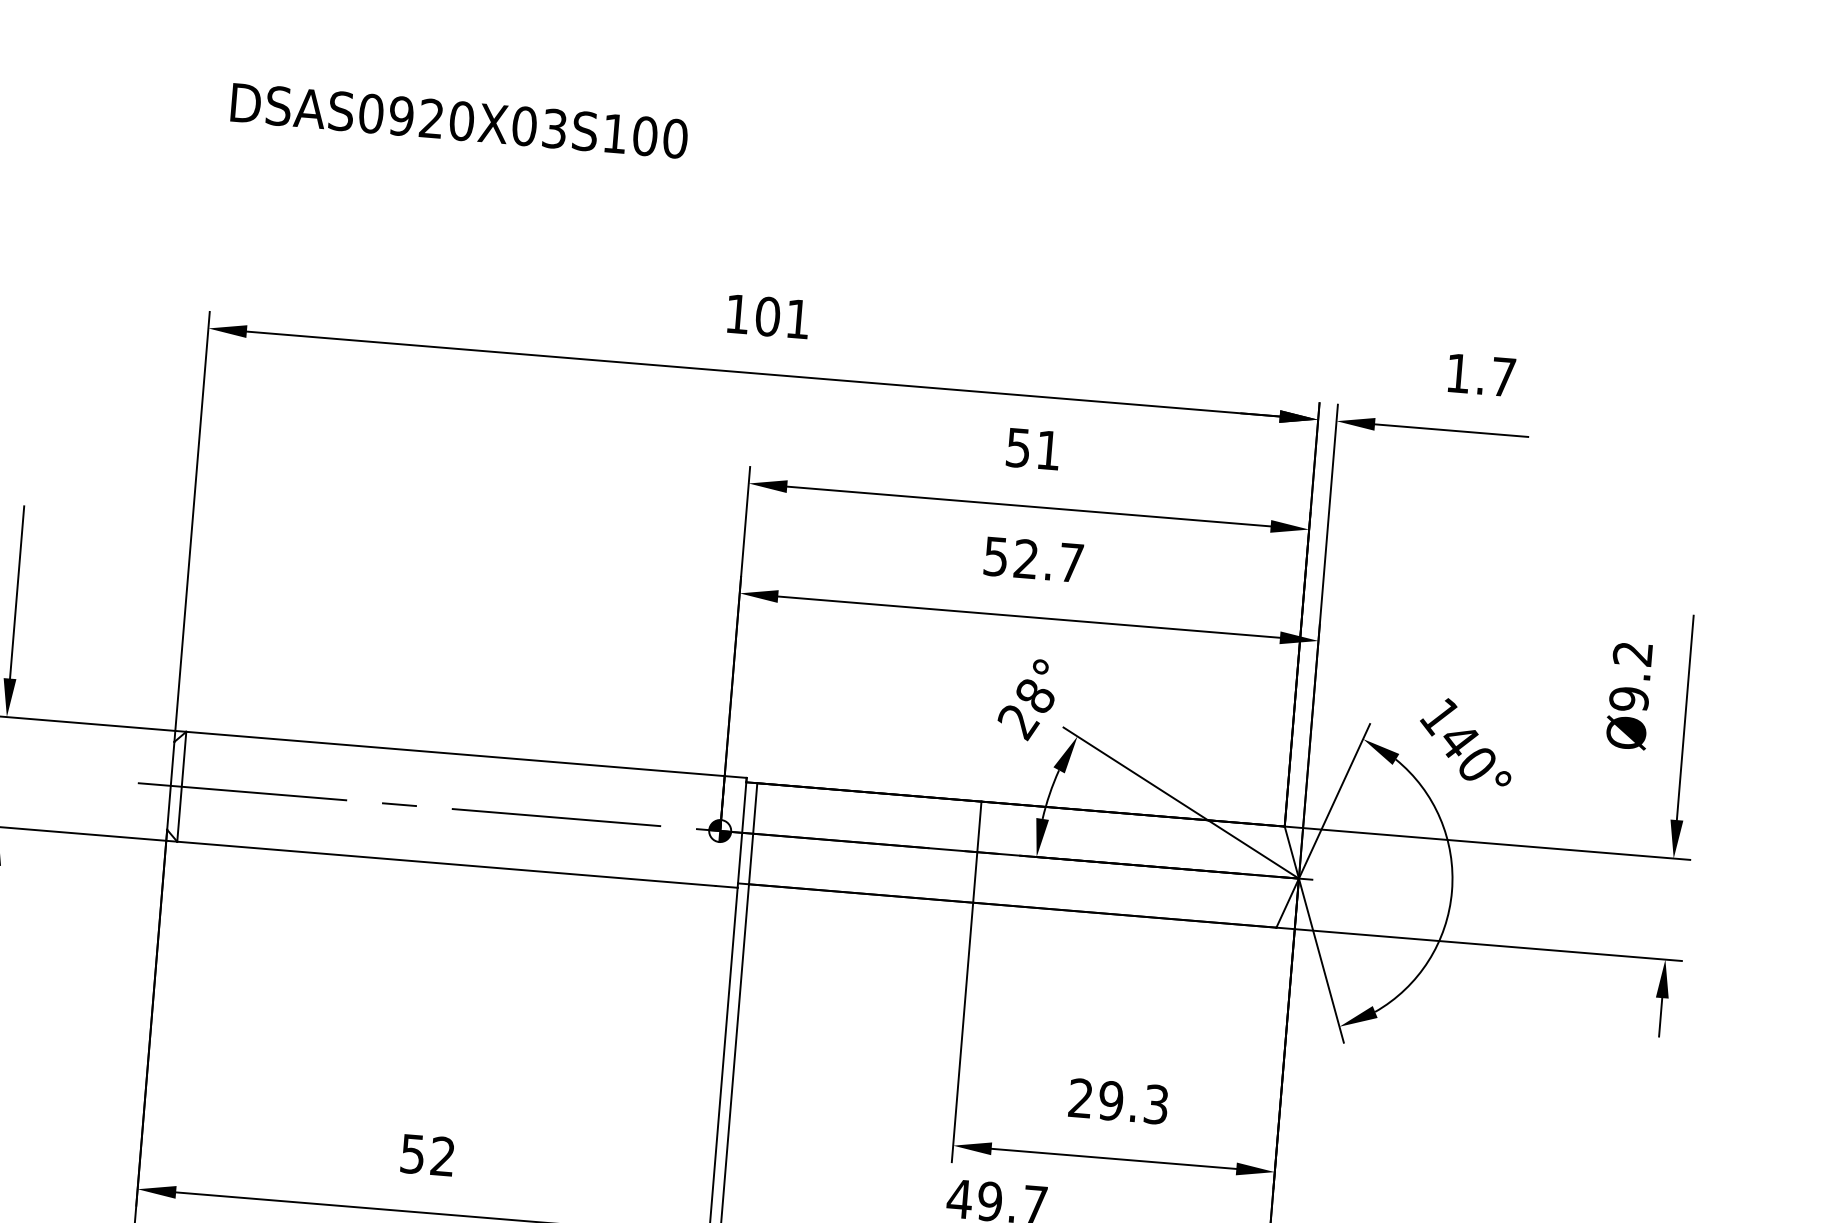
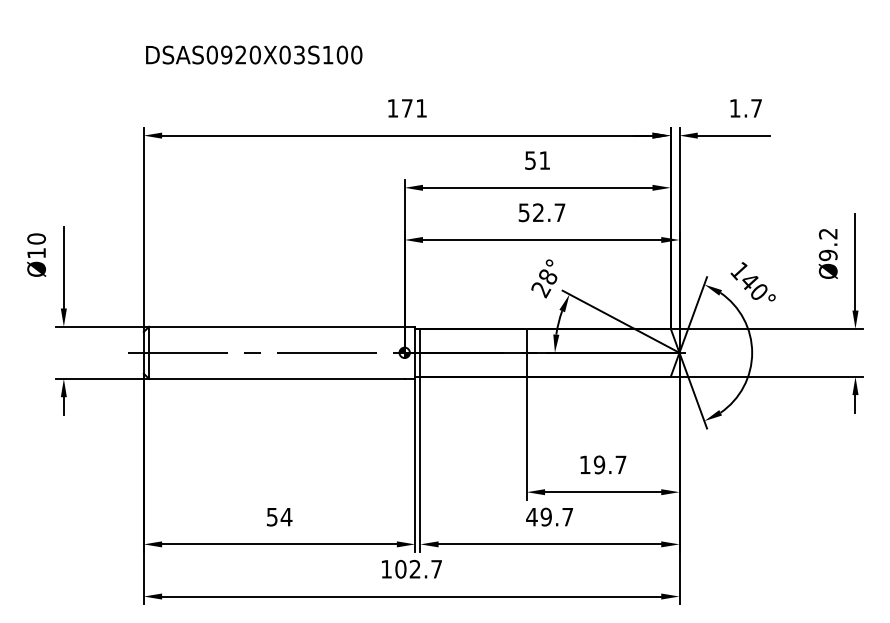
text: (460, 119) -> (254, 54), moved
text: (766, 316) -> (406, 108), 101 -> 171
text: (1117, 1100) -> (602, 464), 29.3 -> 19.7
text: (442, 1155) -> (286, 516), 52 -> 54

